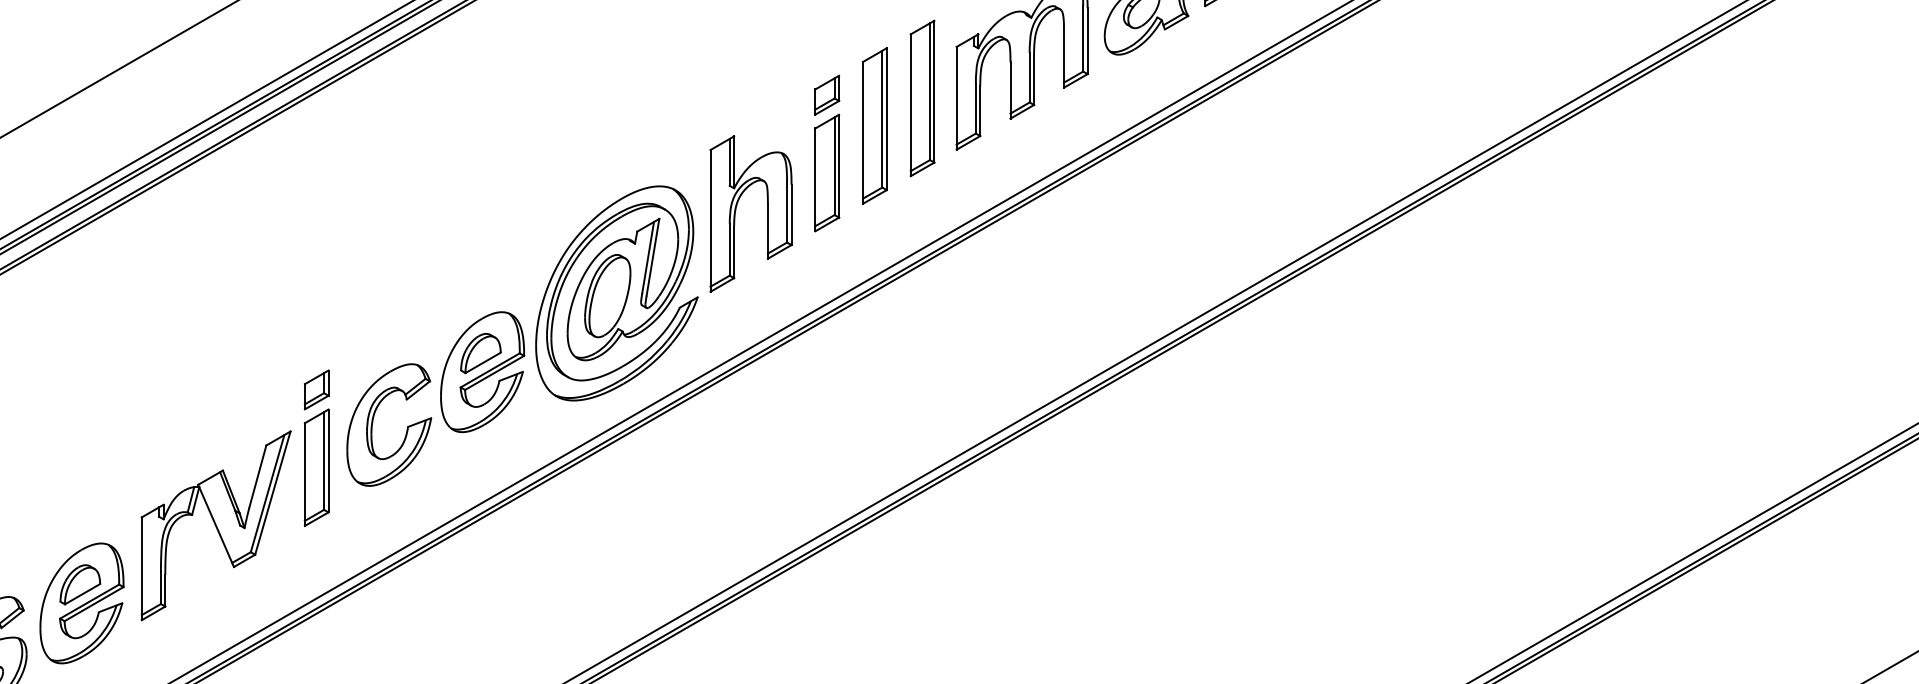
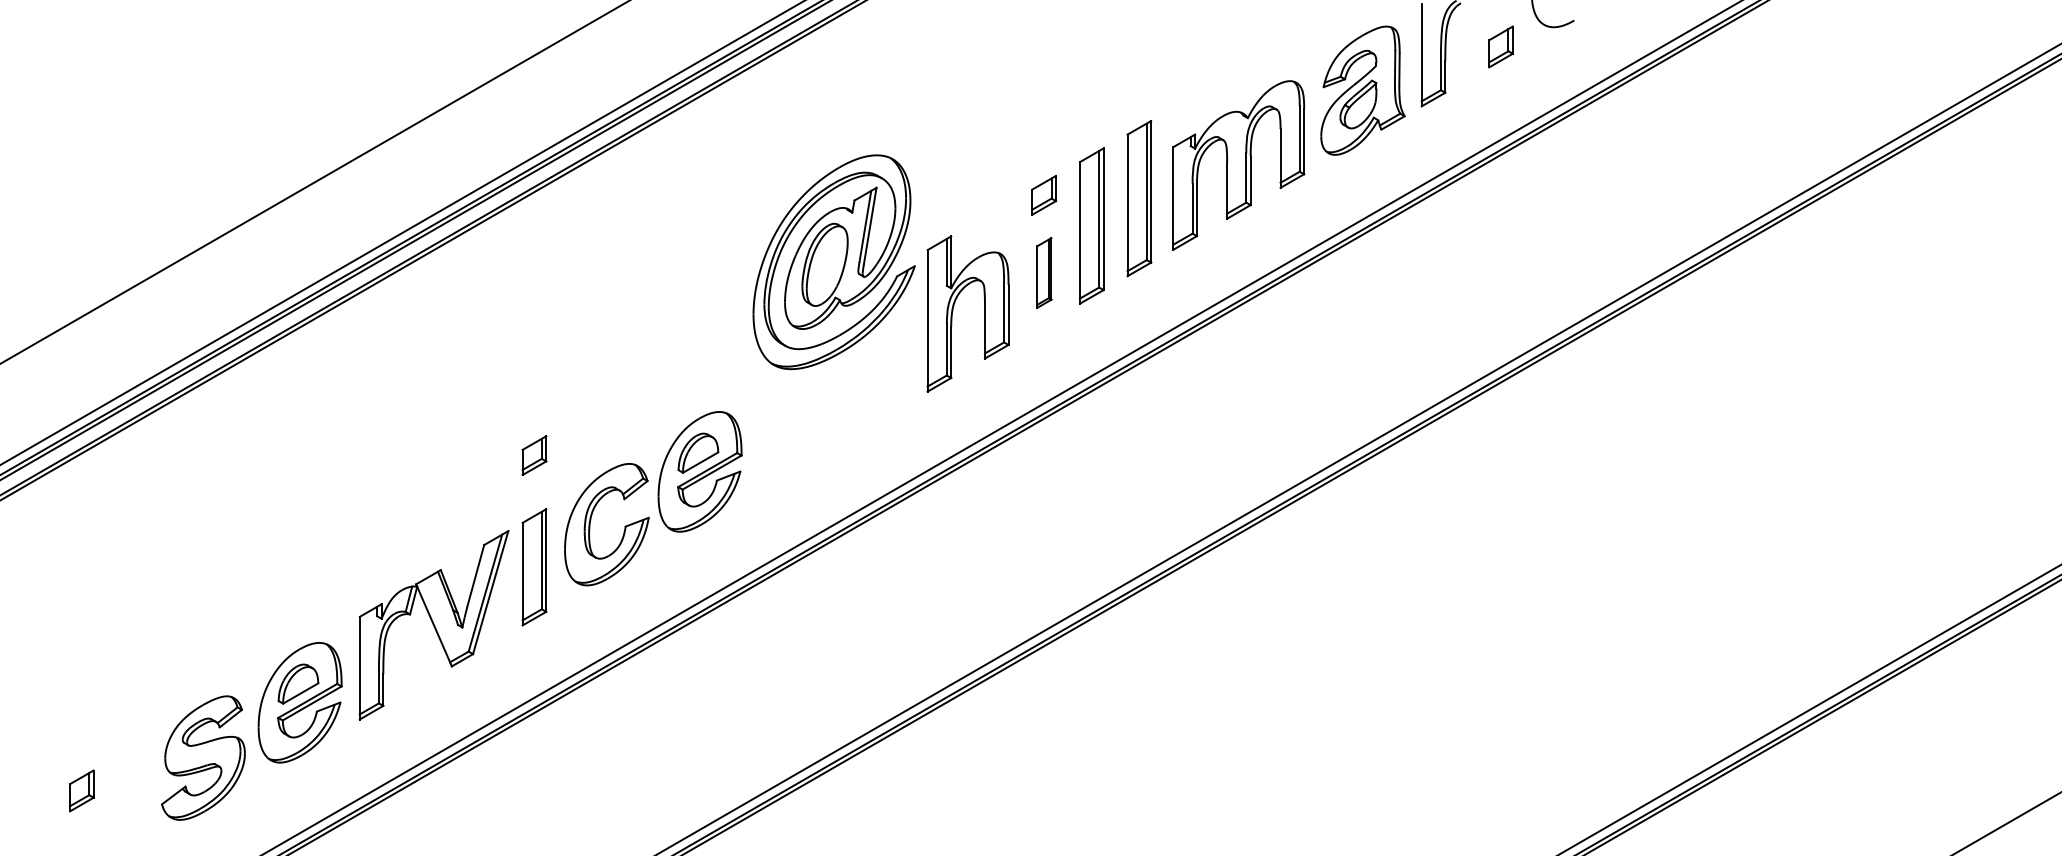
part: (827, 172) -> (1044, 272), size x0.6
part: (616, 293) -> (833, 262), moved
part: (316, 389) -> (534, 455), moved

